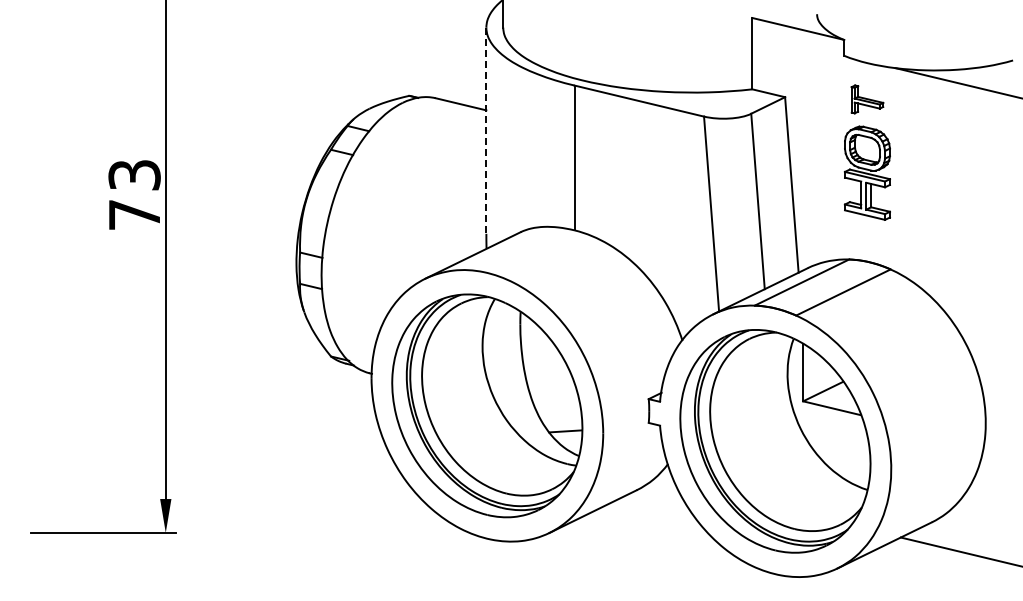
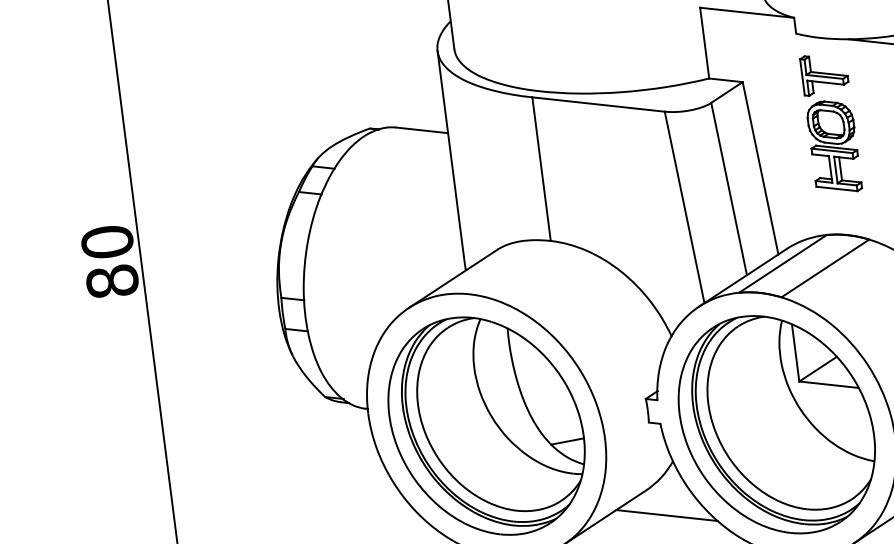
part: (867, 99) -> (824, 73), size x1.43
line: (486, 131) -> (450, 154), dashed -> solid
text: (134, 194) -> (109, 261), 73 -> 80
line: (654, 517) -> (666, 515), added

